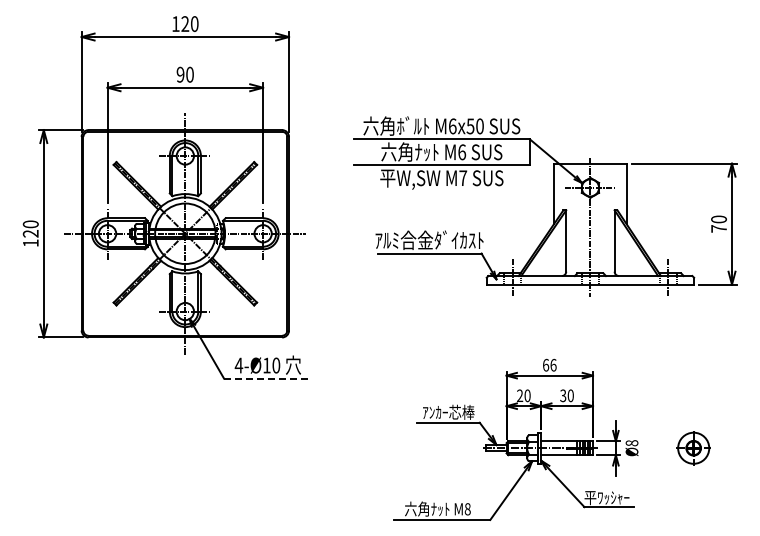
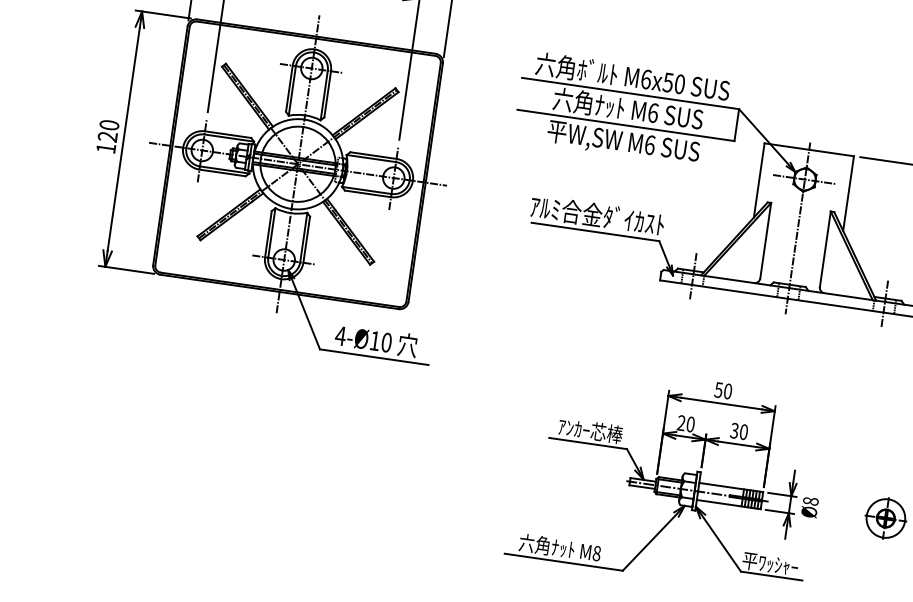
text: (463, 178) -> (650, 145), M7 -> M6
text: (549, 364) -> (723, 389), 66 -> 50
line: (268, 378) -> (374, 357), dashed -> solid

